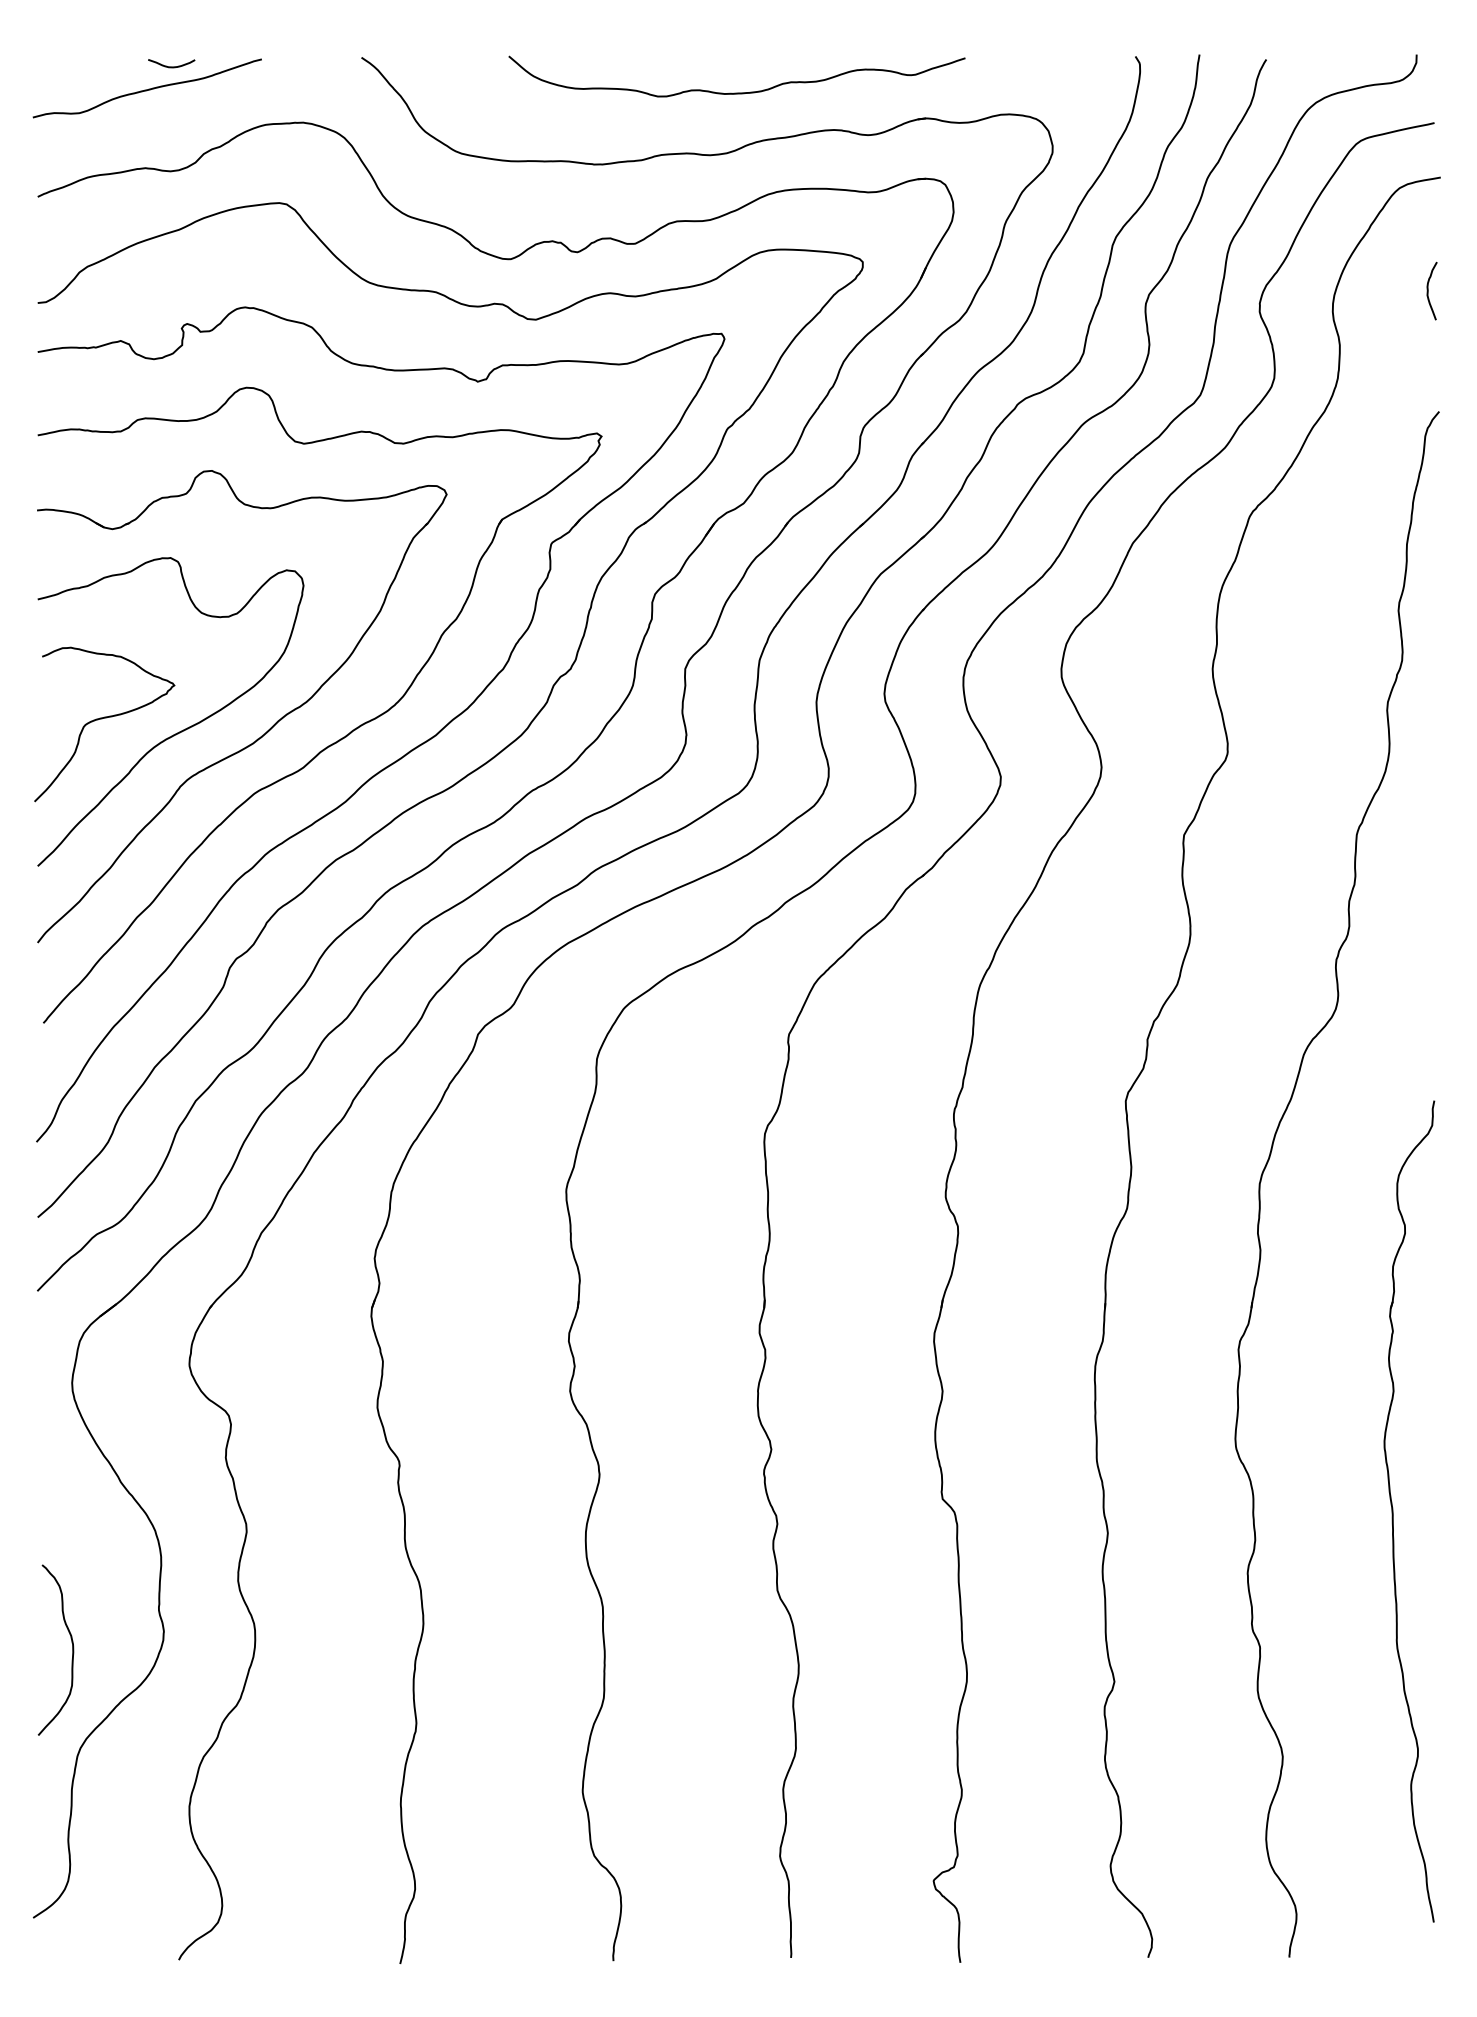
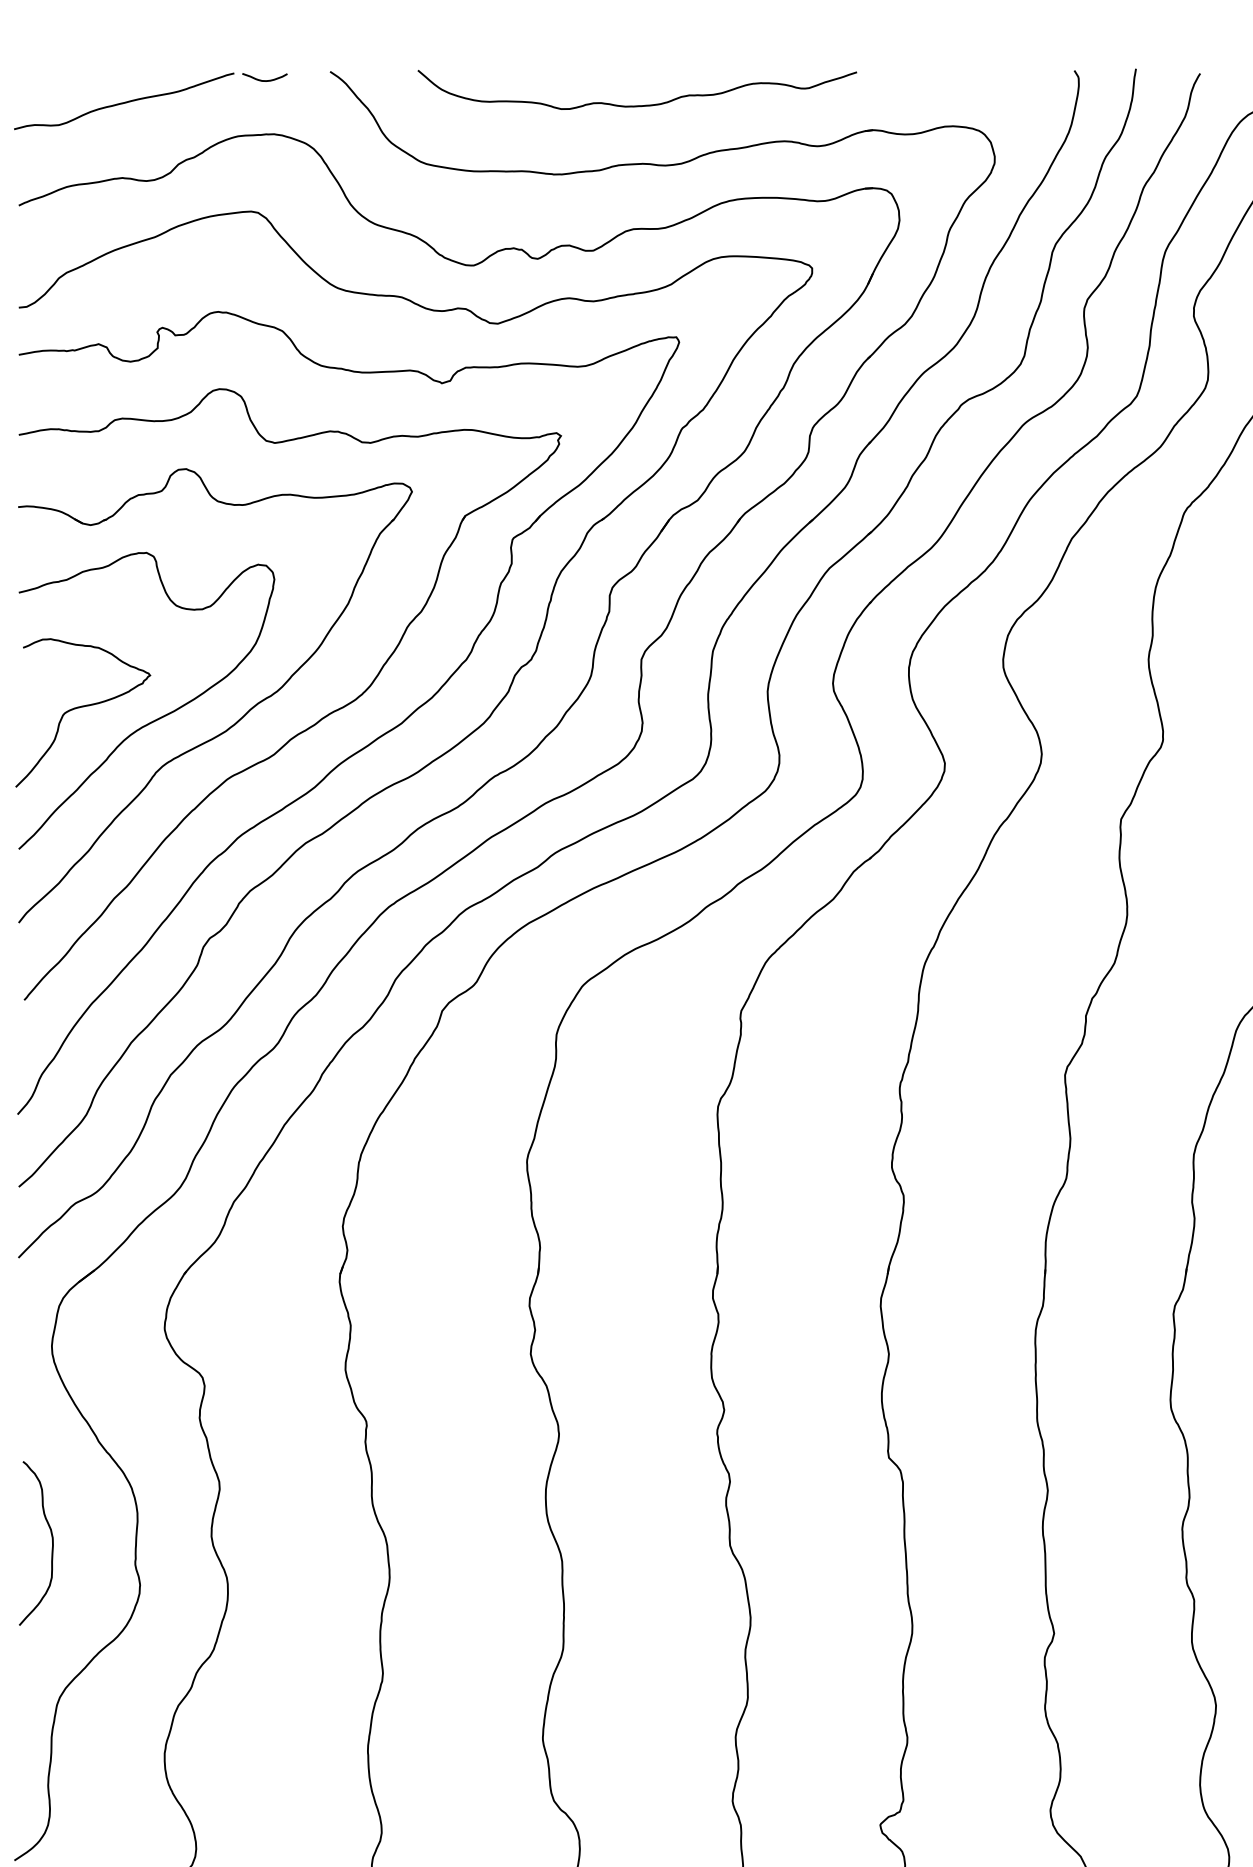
curve: (171, 66) -> (264, 80), moved
curve: (736, 92) -> (636, 105), moved
curve: (72, 1649) -> (52, 1542), moved

